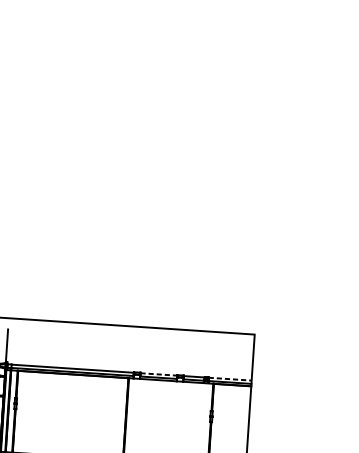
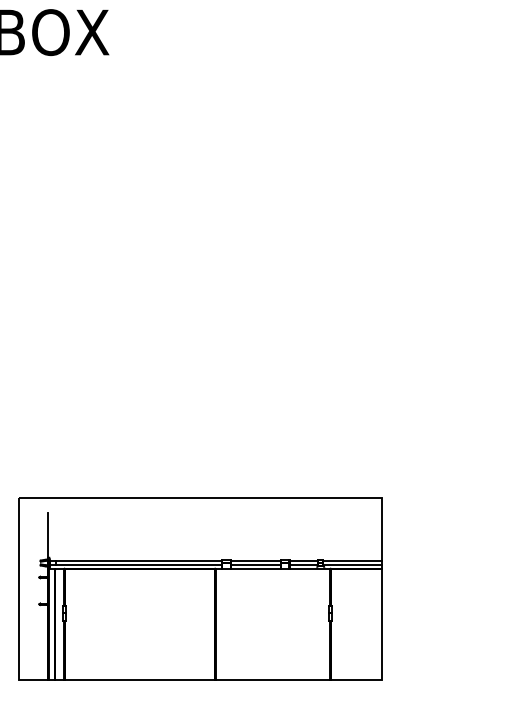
line: (158, 374) -> (255, 560), dashed -> solid
line: (230, 378) -> (353, 560), dashed -> solid

